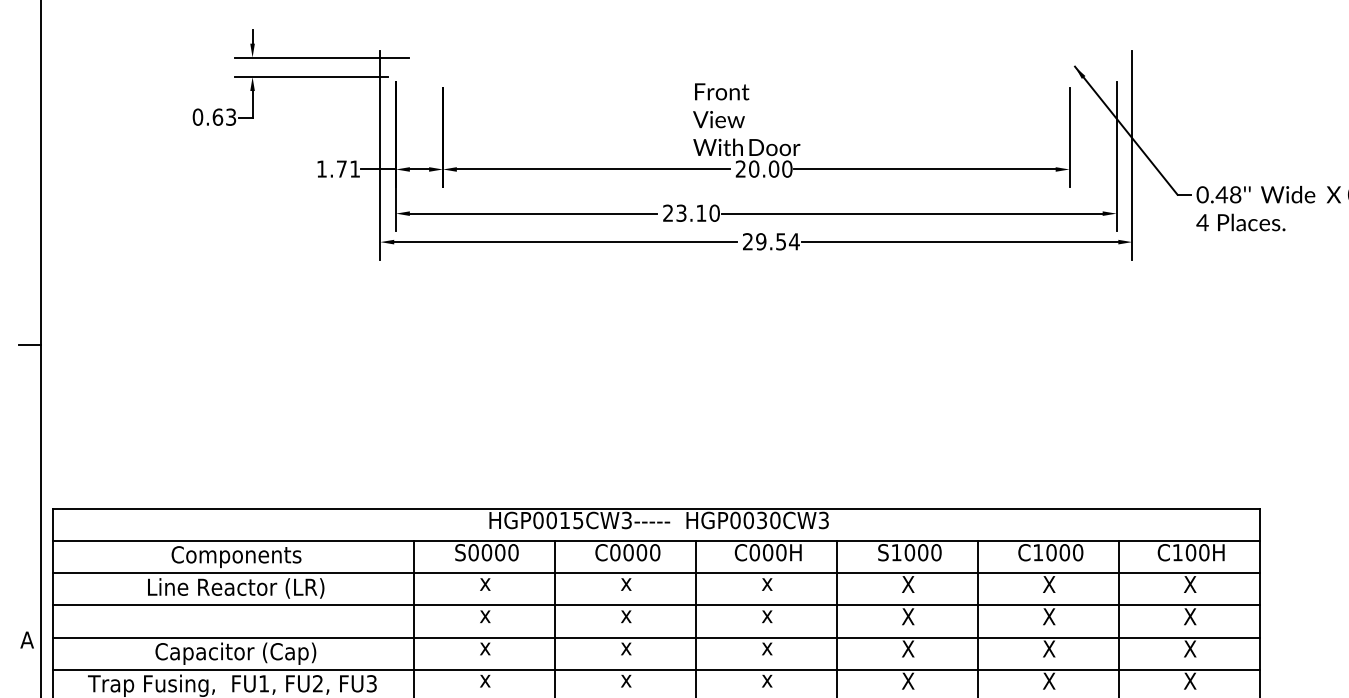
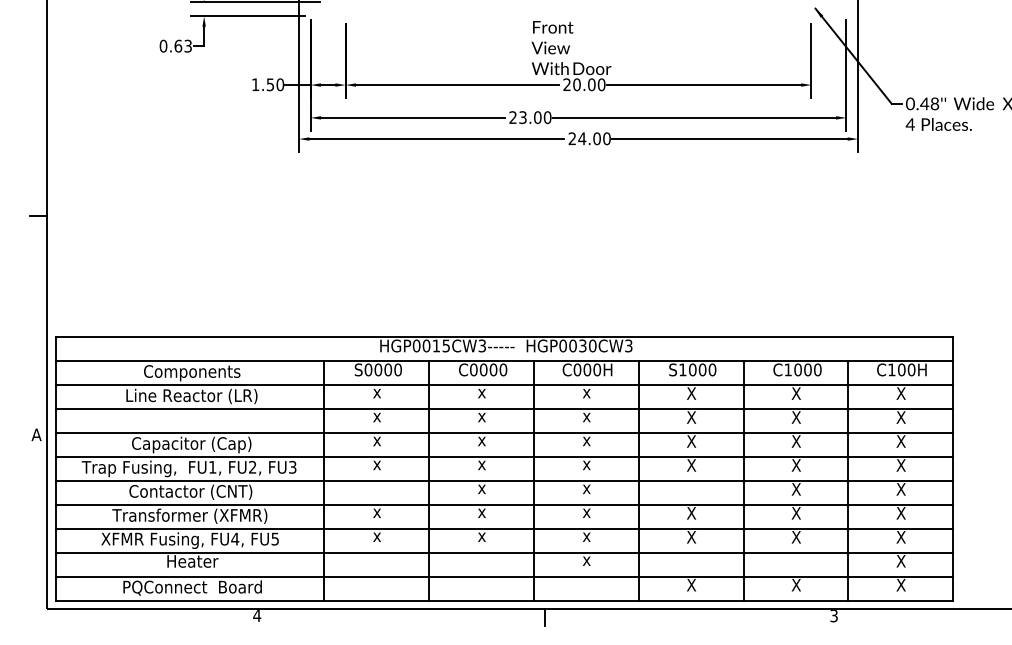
text: (348, 168) -> (275, 84), 1.71 -> 1.50
text: (701, 213) -> (537, 117), 23.10 -> 23.00
text: (777, 241) -> (594, 138), 29.54 -> 24.00

